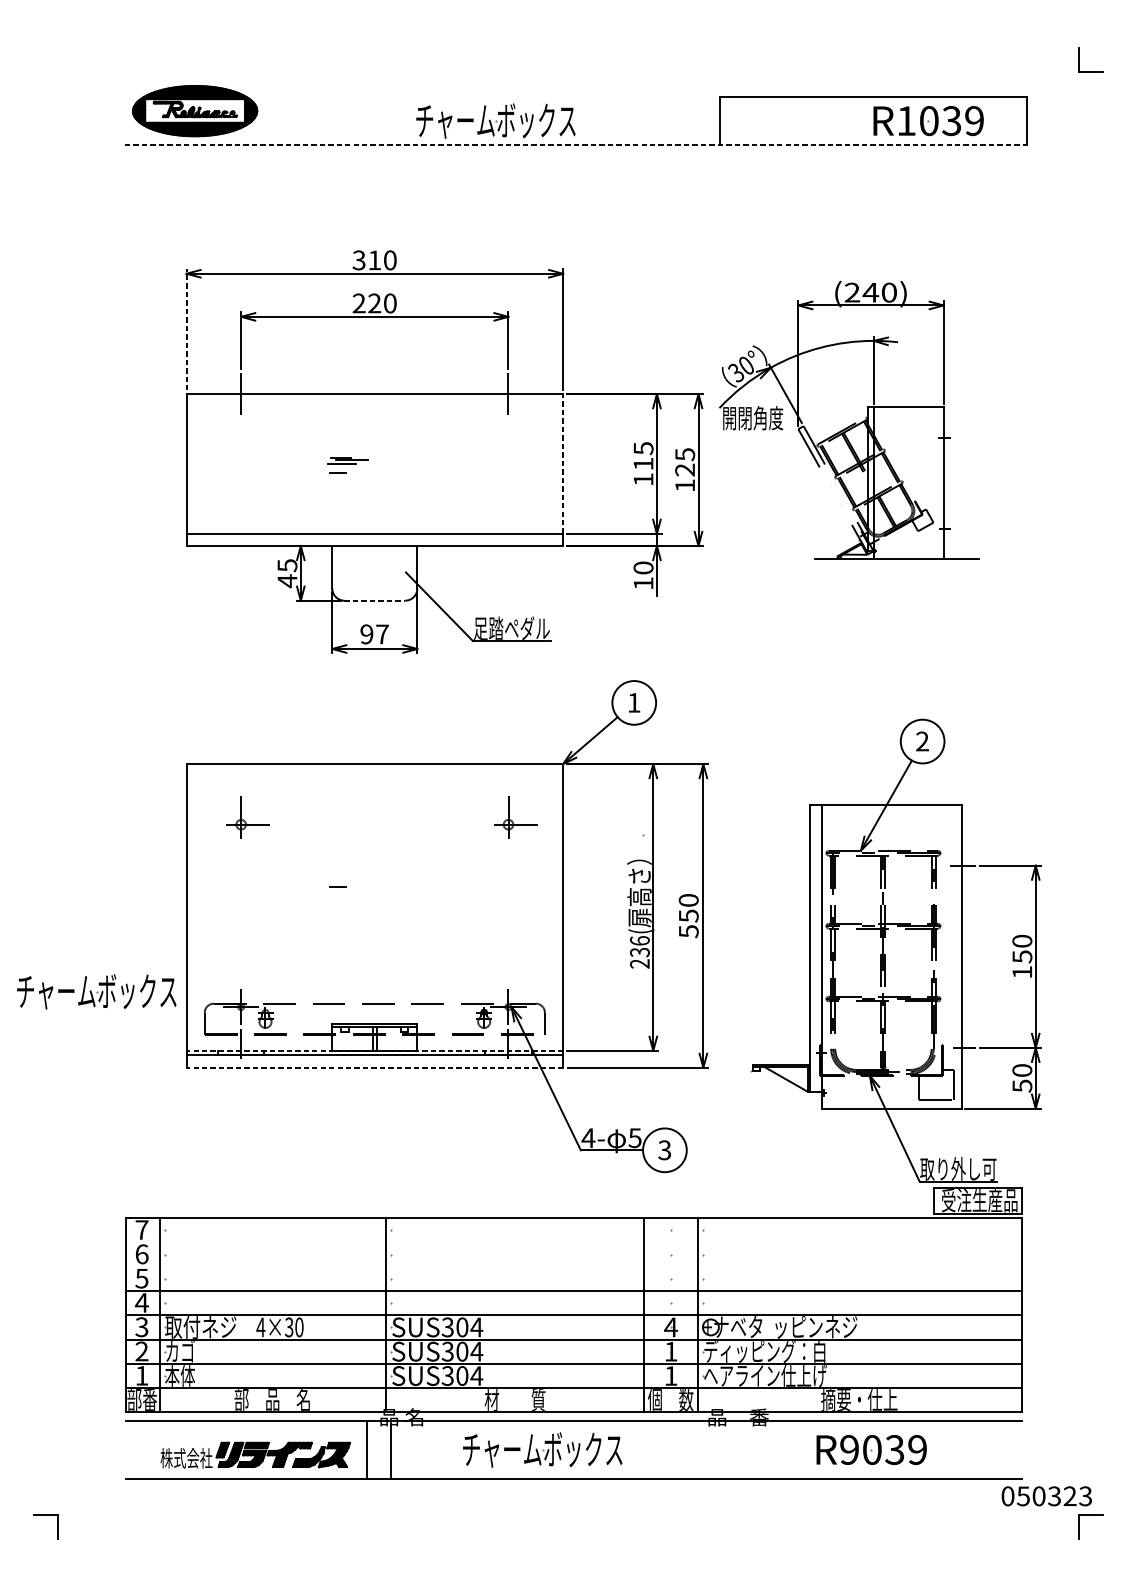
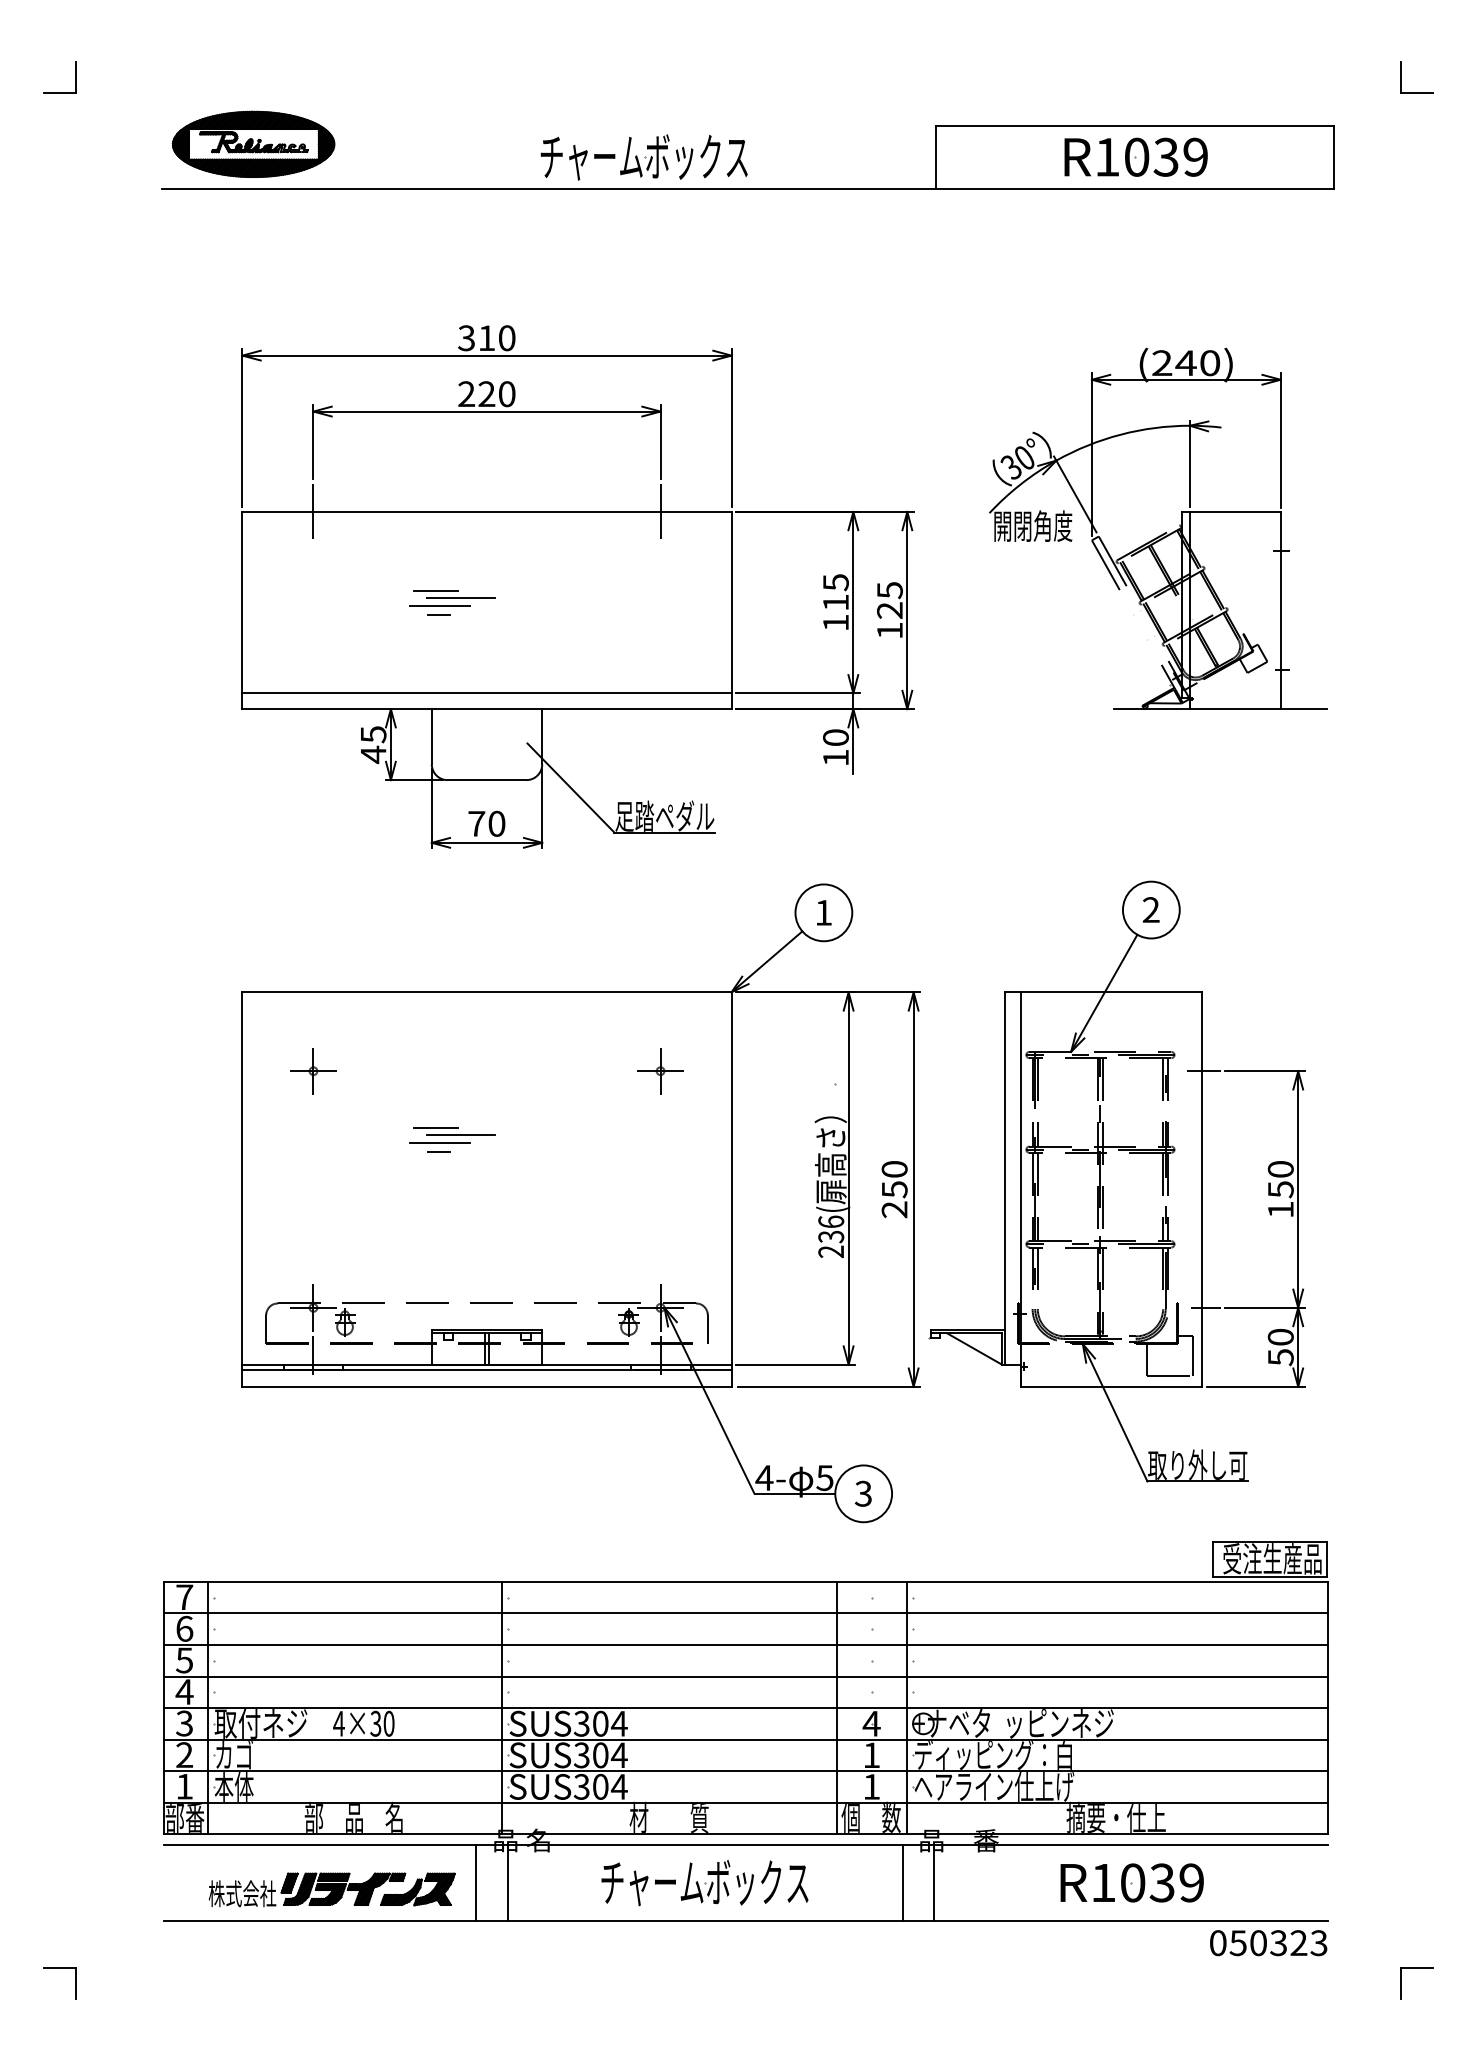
part: (45, 71) -> (59, 92), added
part: (928, 120) -> (1135, 156), moved
line: (576, 145) -> (748, 188), dashed -> solid
line: (186, 329) -> (242, 428), dashed -> solid
part: (852, 423) -> (1162, 533), moved
part: (348, 460) -> (452, 598), size x1.67
line: (563, 463) -> (731, 602), dashed -> solid
line: (375, 600) -> (487, 780), dashed -> solid
text: (374, 634) -> (486, 823), 97 -> 70
part: (241, 825) -> (313, 1071), size x0.62
part: (508, 825) -> (660, 1071), size x0.62
line: (335, 868) -> (435, 1128), added
line: (354, 873) -> (460, 1134), added
line: (338, 879) -> (439, 1142), added
text: (688, 931) -> (894, 1209), 550 -> 250
part: (895, 950) -> (1116, 1181), moved
part: (96, 992) -> (125, 1288), removed
line: (375, 1050) -> (487, 1364), dashed -> solid
line: (375, 1067) -> (487, 1386), dashed -> solid
line: (573, 1242) -> (745, 1613), added
line: (573, 1266) -> (745, 1644), added
line: (694, 1449) -> (902, 1882), added
line: (719, 1449) -> (934, 1882), added
text: (849, 1449) -> (1103, 1882), R9039 -> R1039
text: (1046, 1496) -> (1268, 1943), moved

